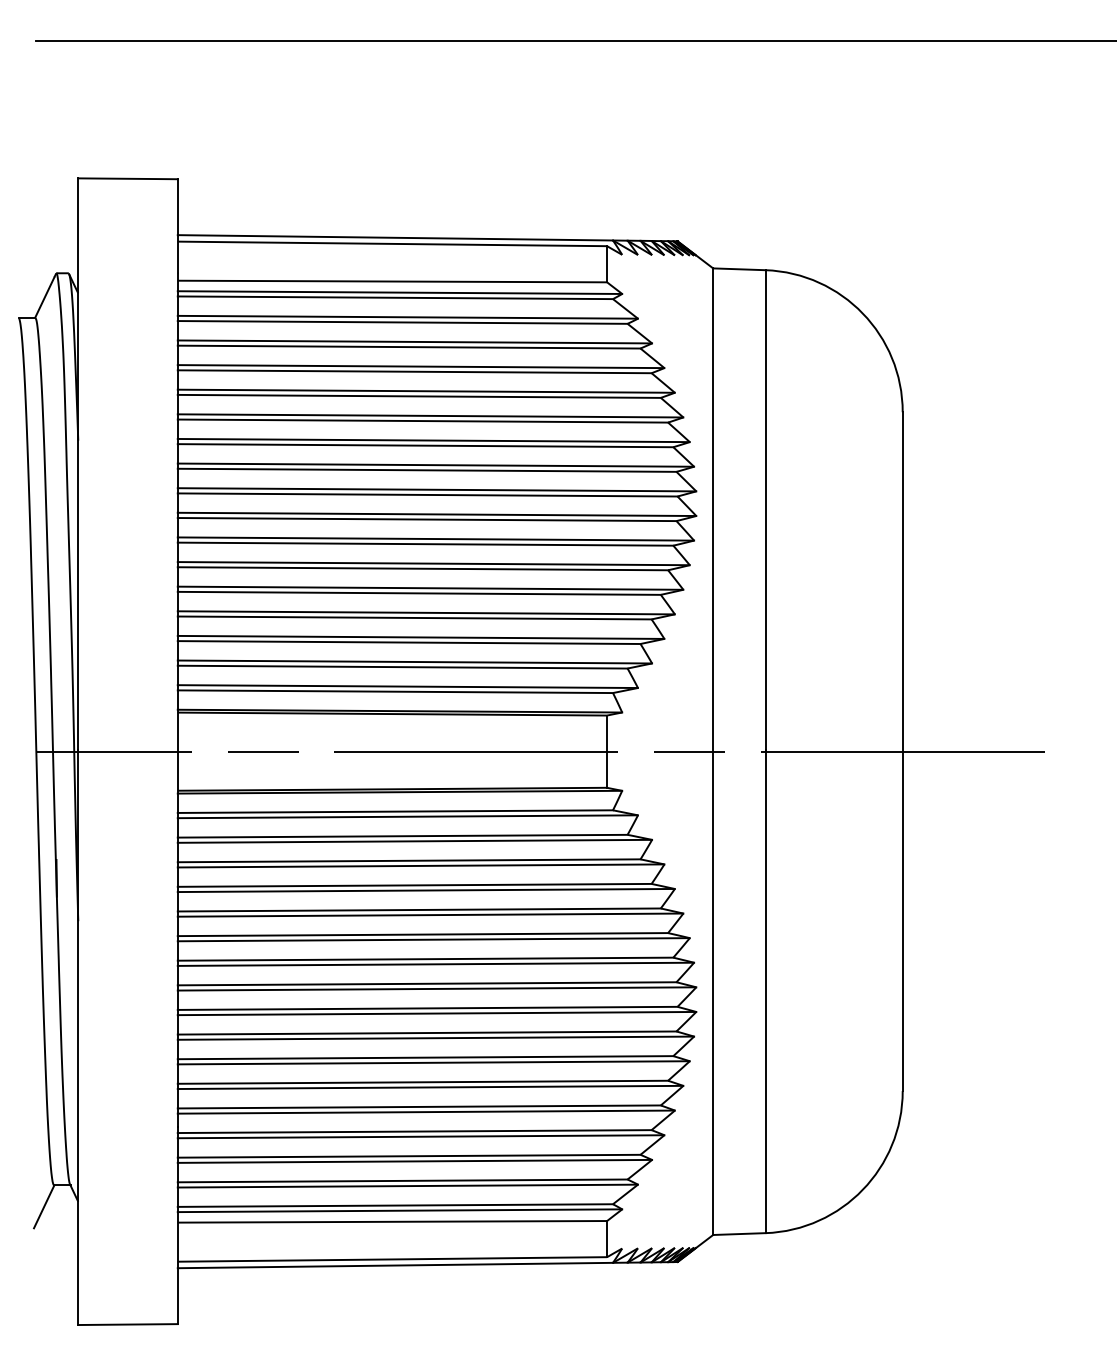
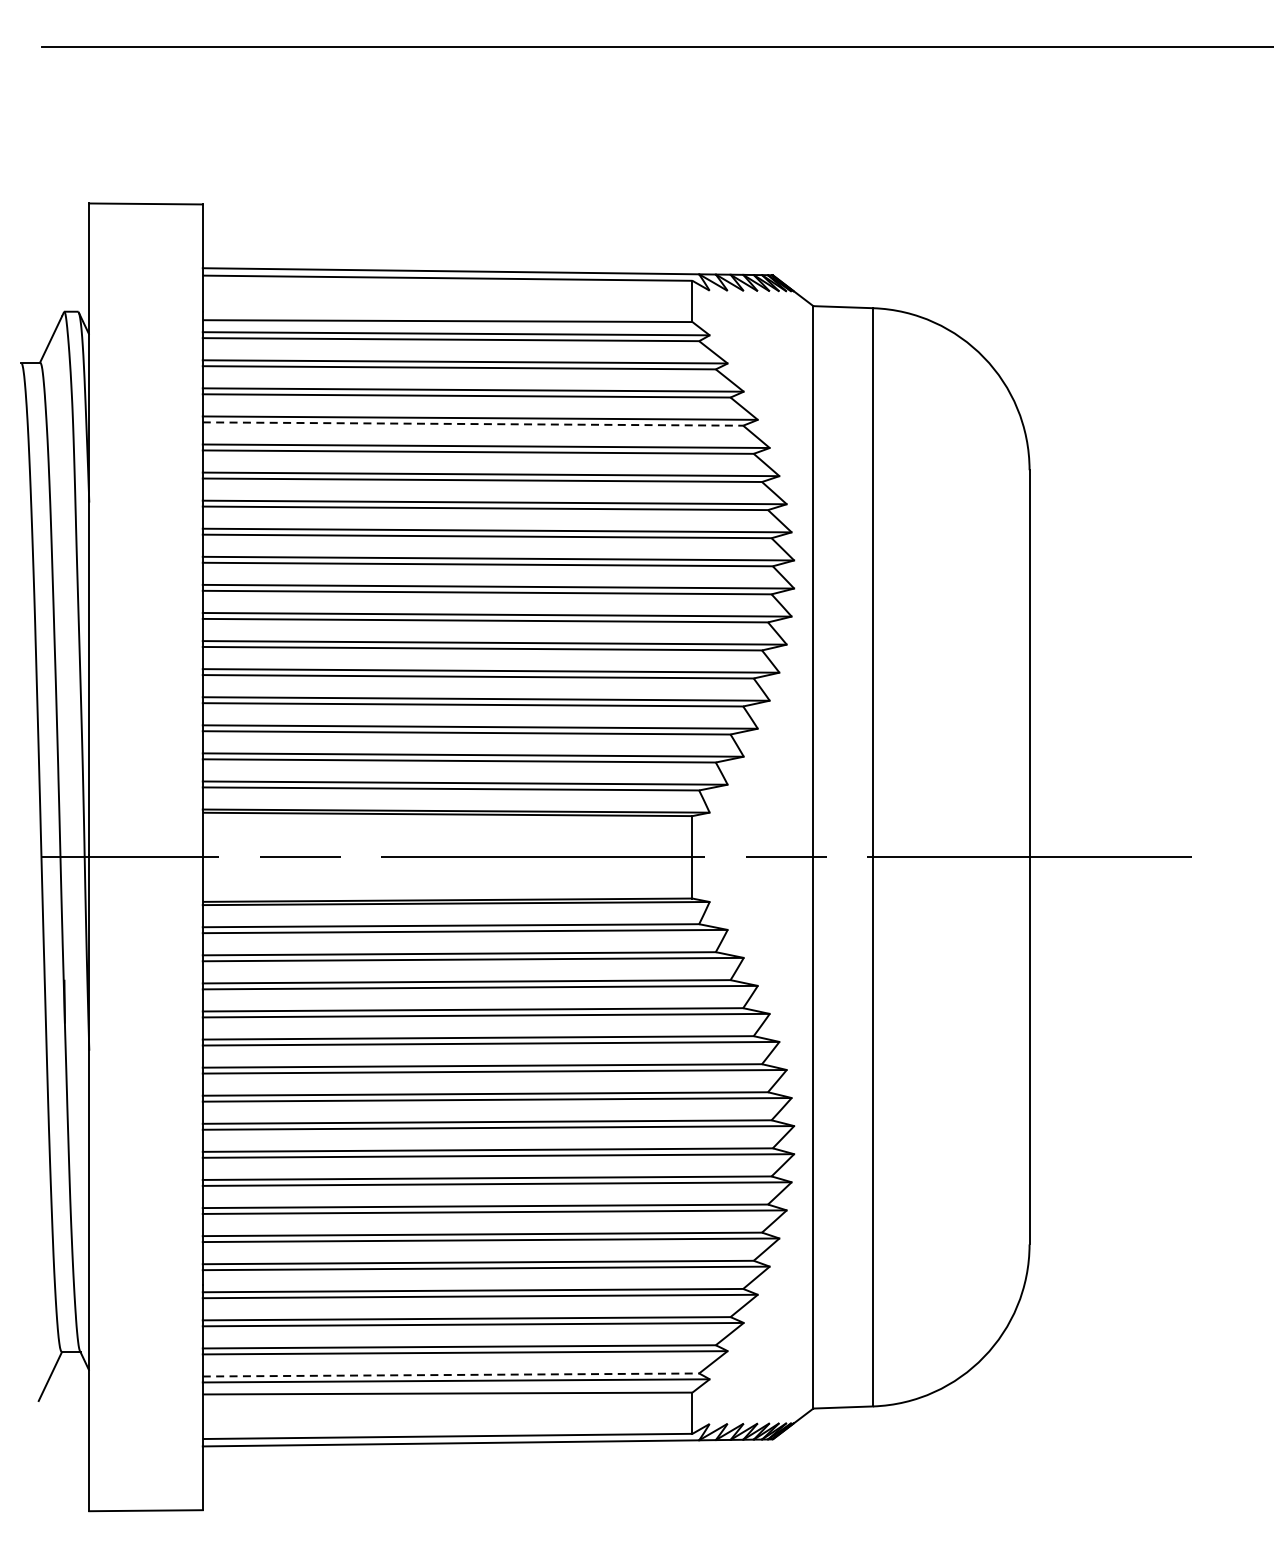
line: (414, 371) -> (472, 423), solid -> dashed
line: (395, 1205) -> (451, 1374), solid -> dashed

